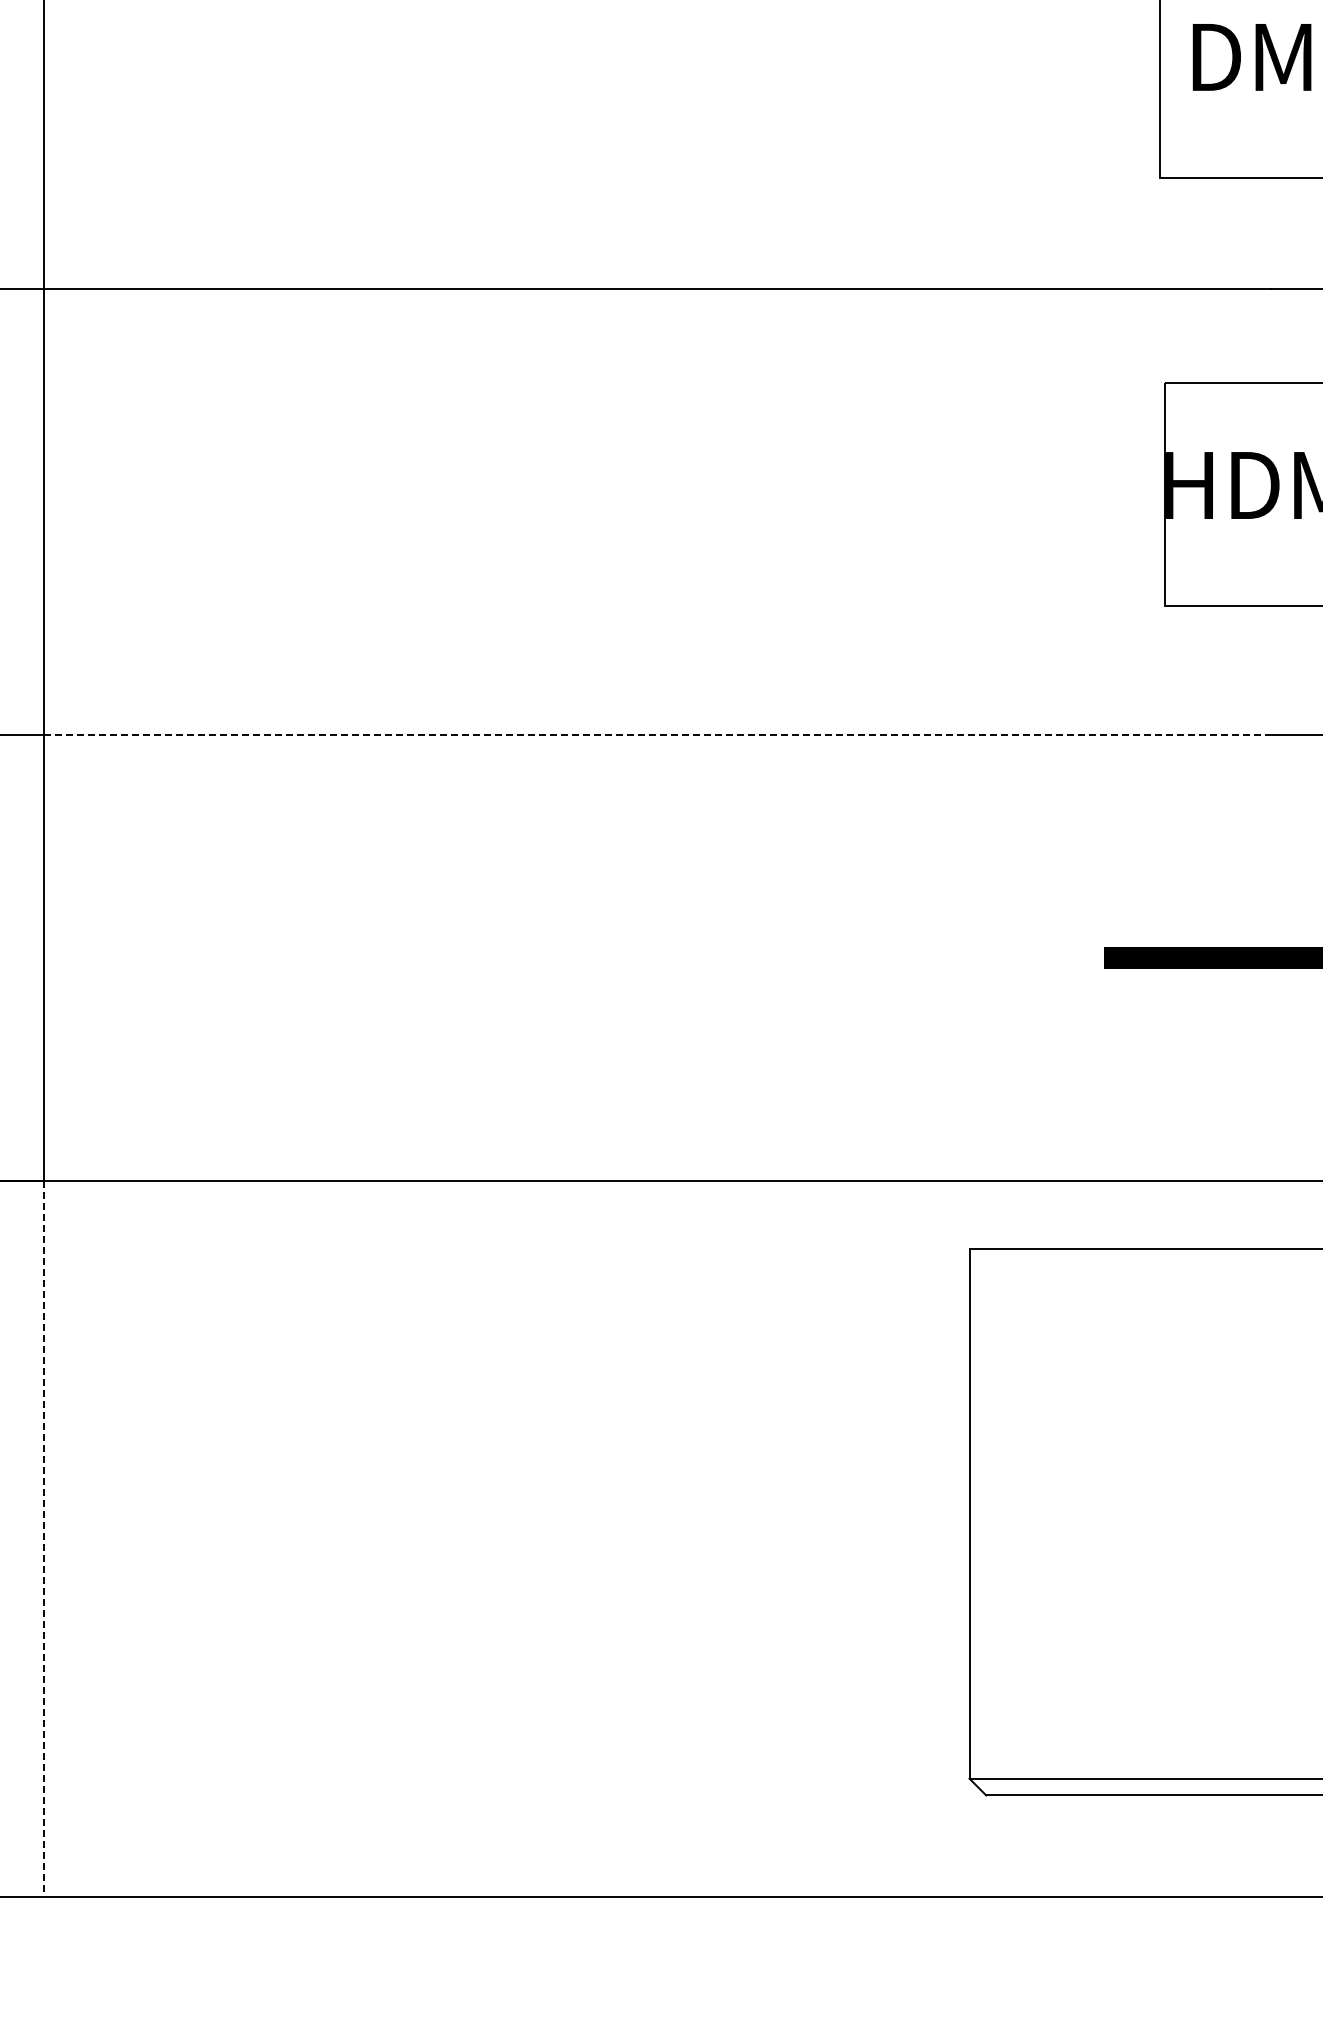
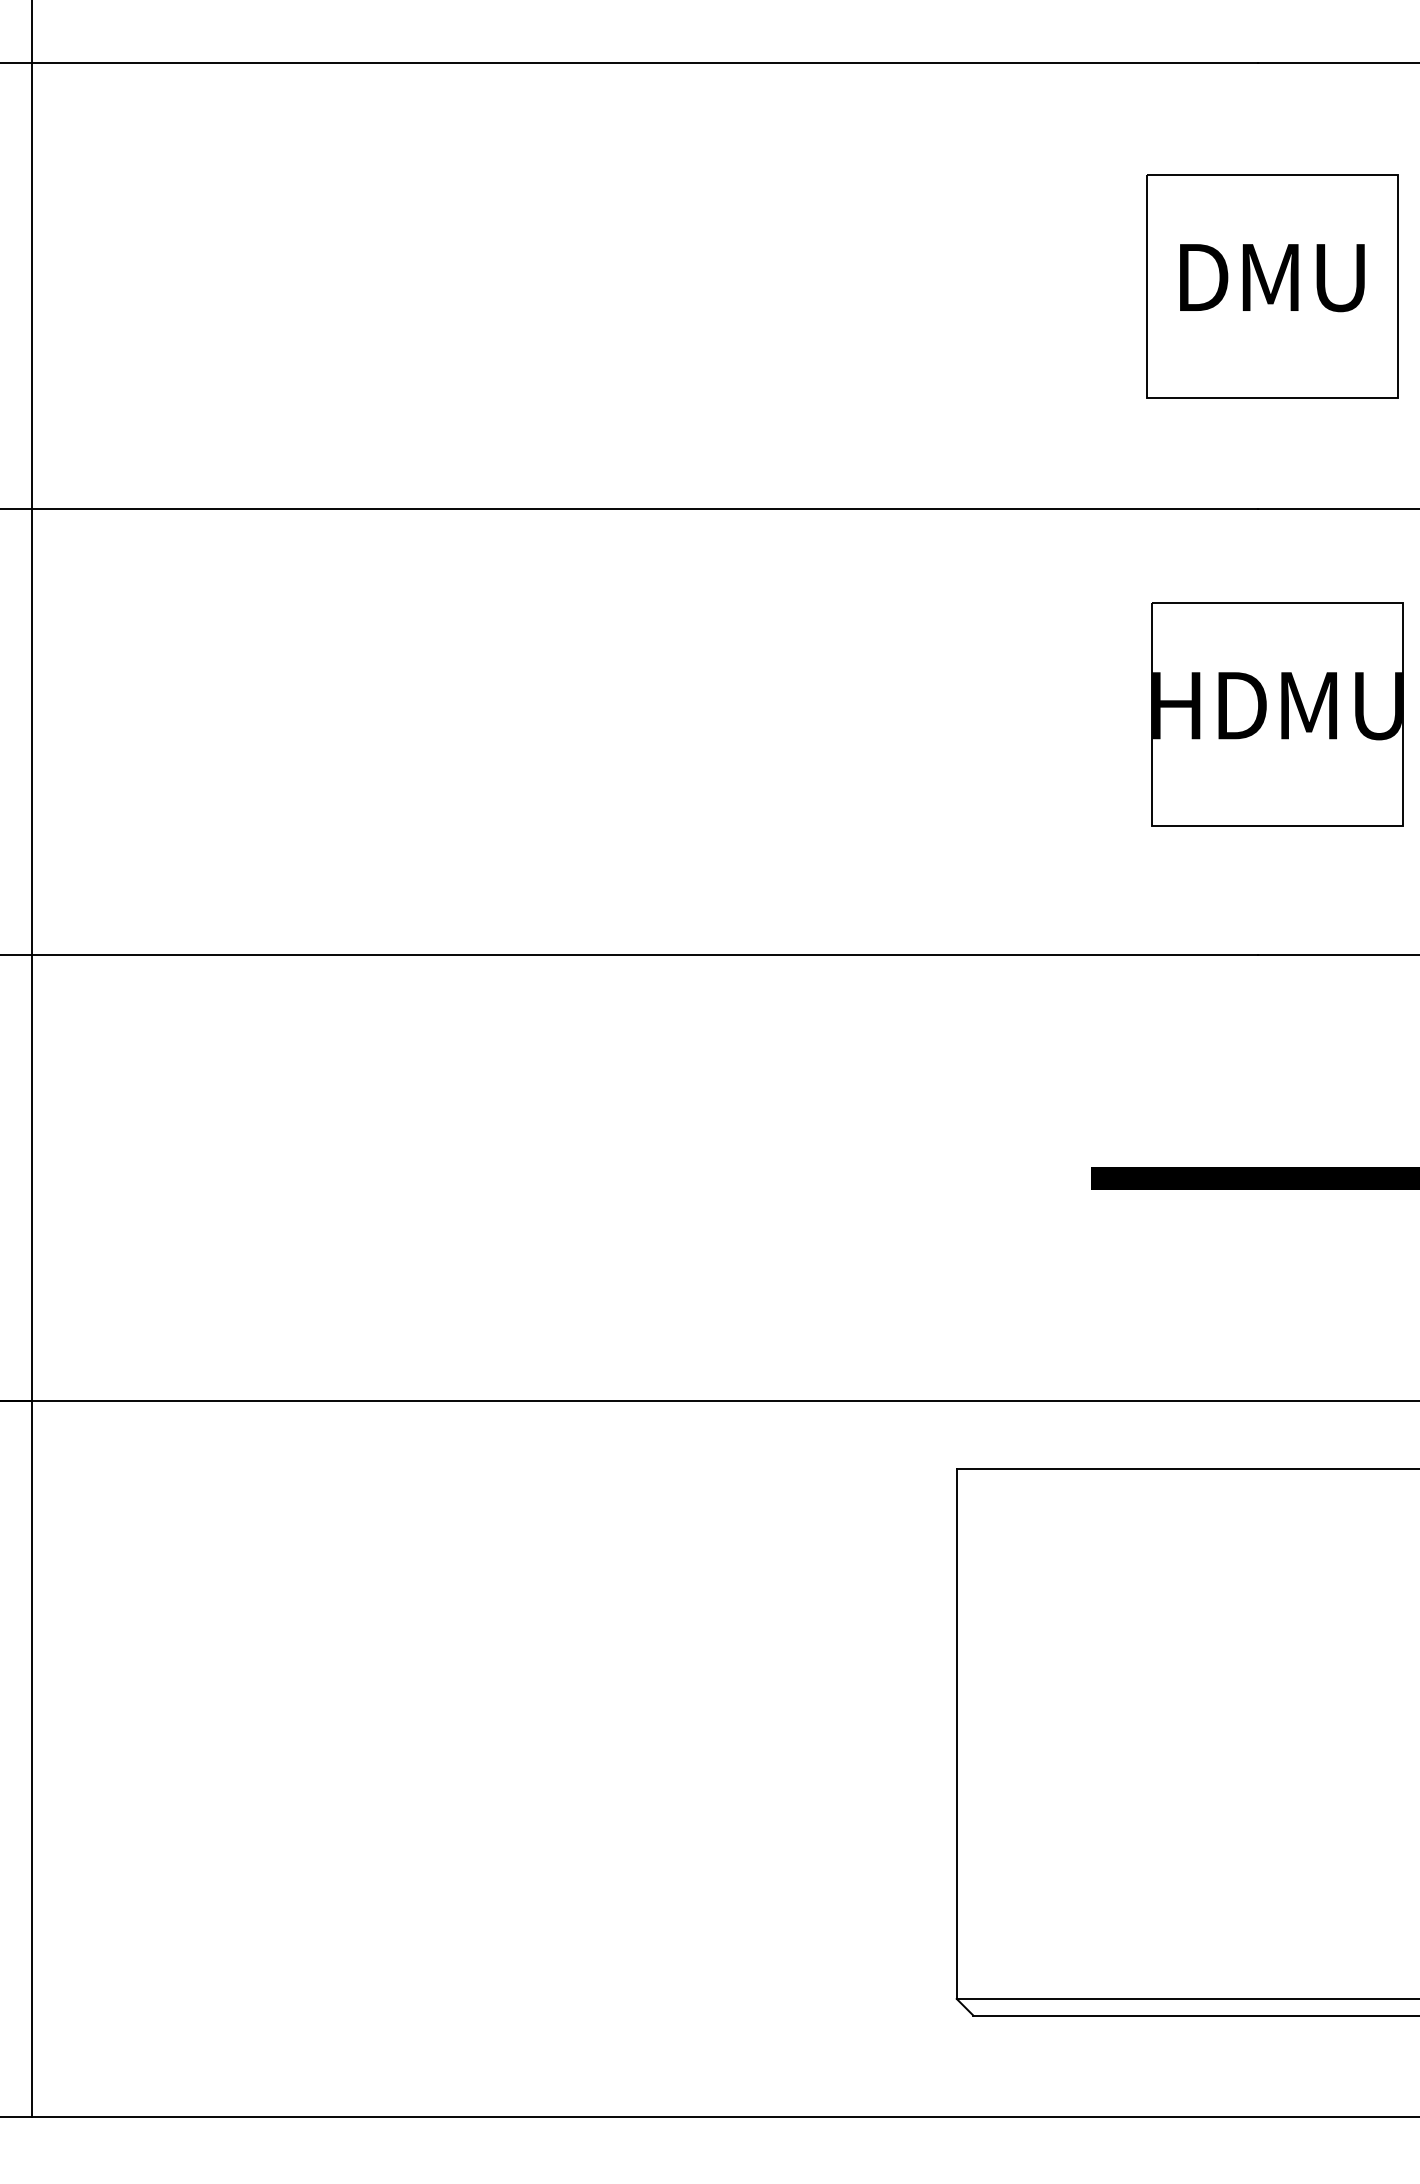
line: (658, 735) -> (645, 955), dashed -> solid
line: (44, 1539) -> (31, 1759), dashed -> solid

